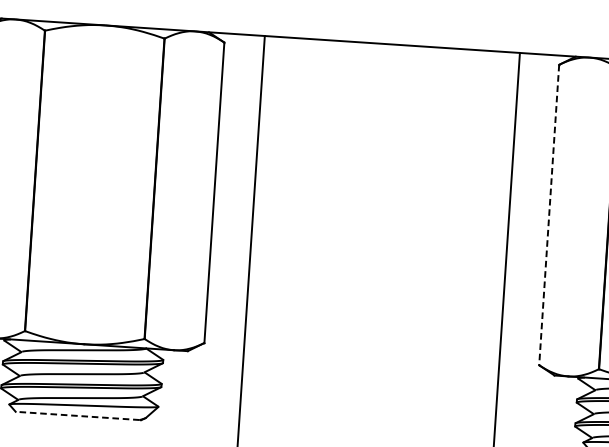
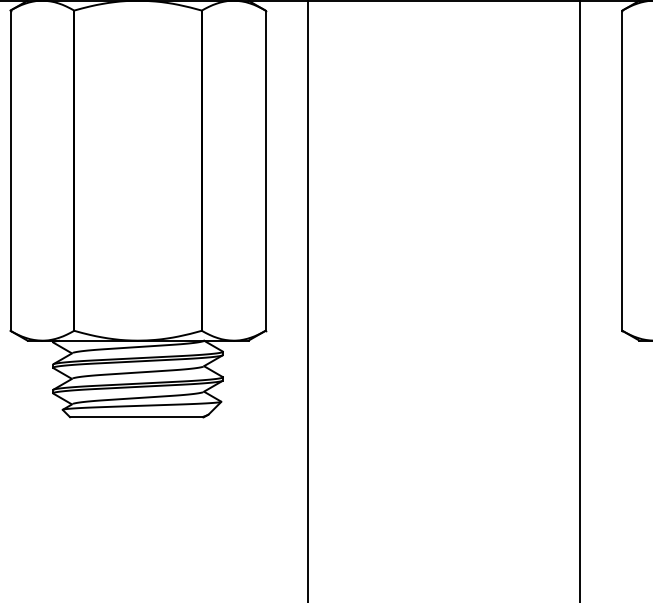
line: (549, 215) -> (622, 171), dashed -> solid
line: (77, 416) -> (135, 417), dashed -> solid

